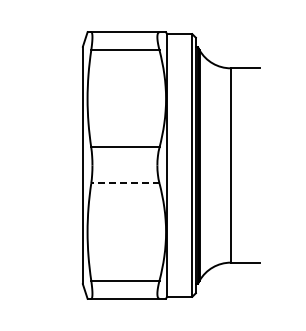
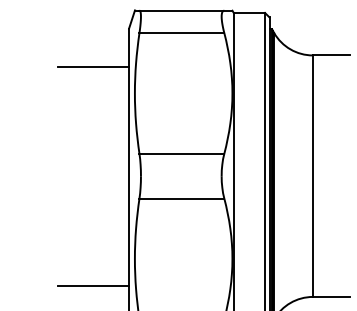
line: (53, 77) -> (92, 66), added
line: (124, 183) -> (180, 198), dashed -> solid
line: (53, 253) -> (92, 285), added

